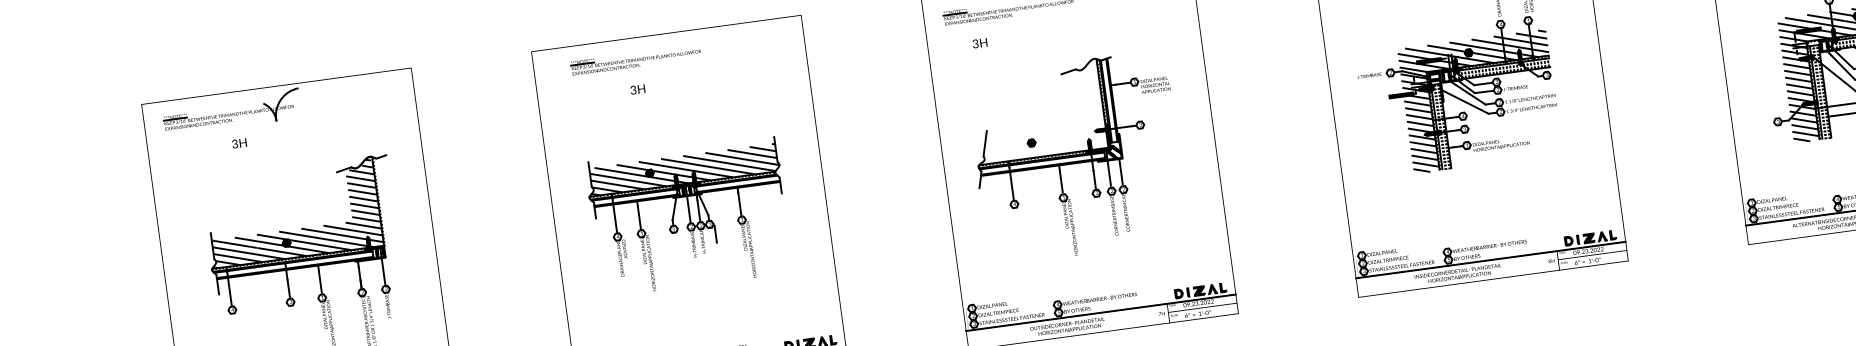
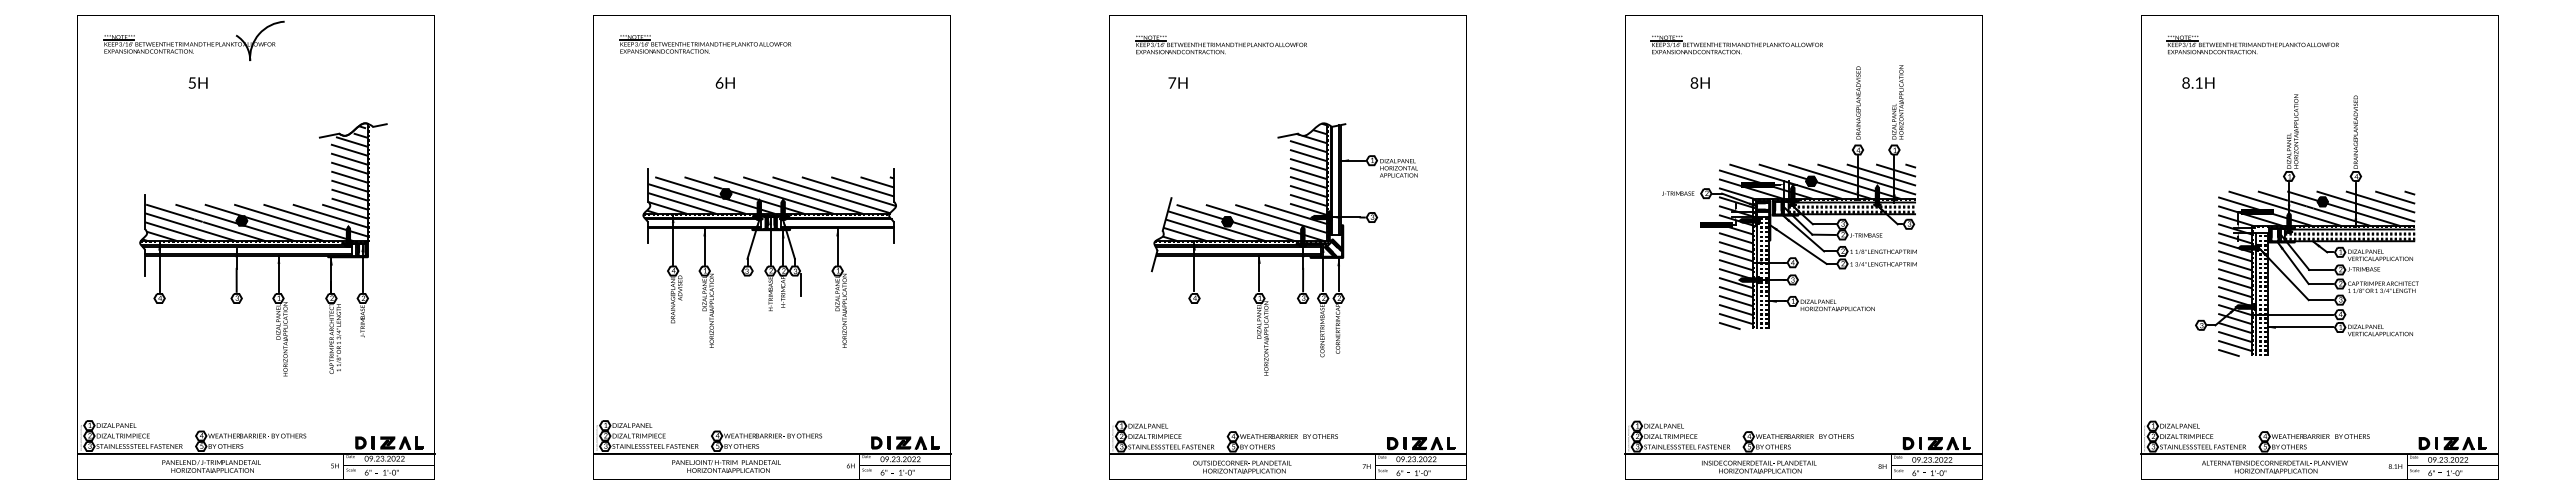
text: (975, 43) -> (1172, 82), 3H -> 7H
part: (636, 60) -> (705, 44), moved
text: (633, 89) -> (719, 82), 3H -> 6H
hatch: (1040, 111) -> (1244, 182), added
text: (234, 143) -> (191, 82), 3H -> 5H

